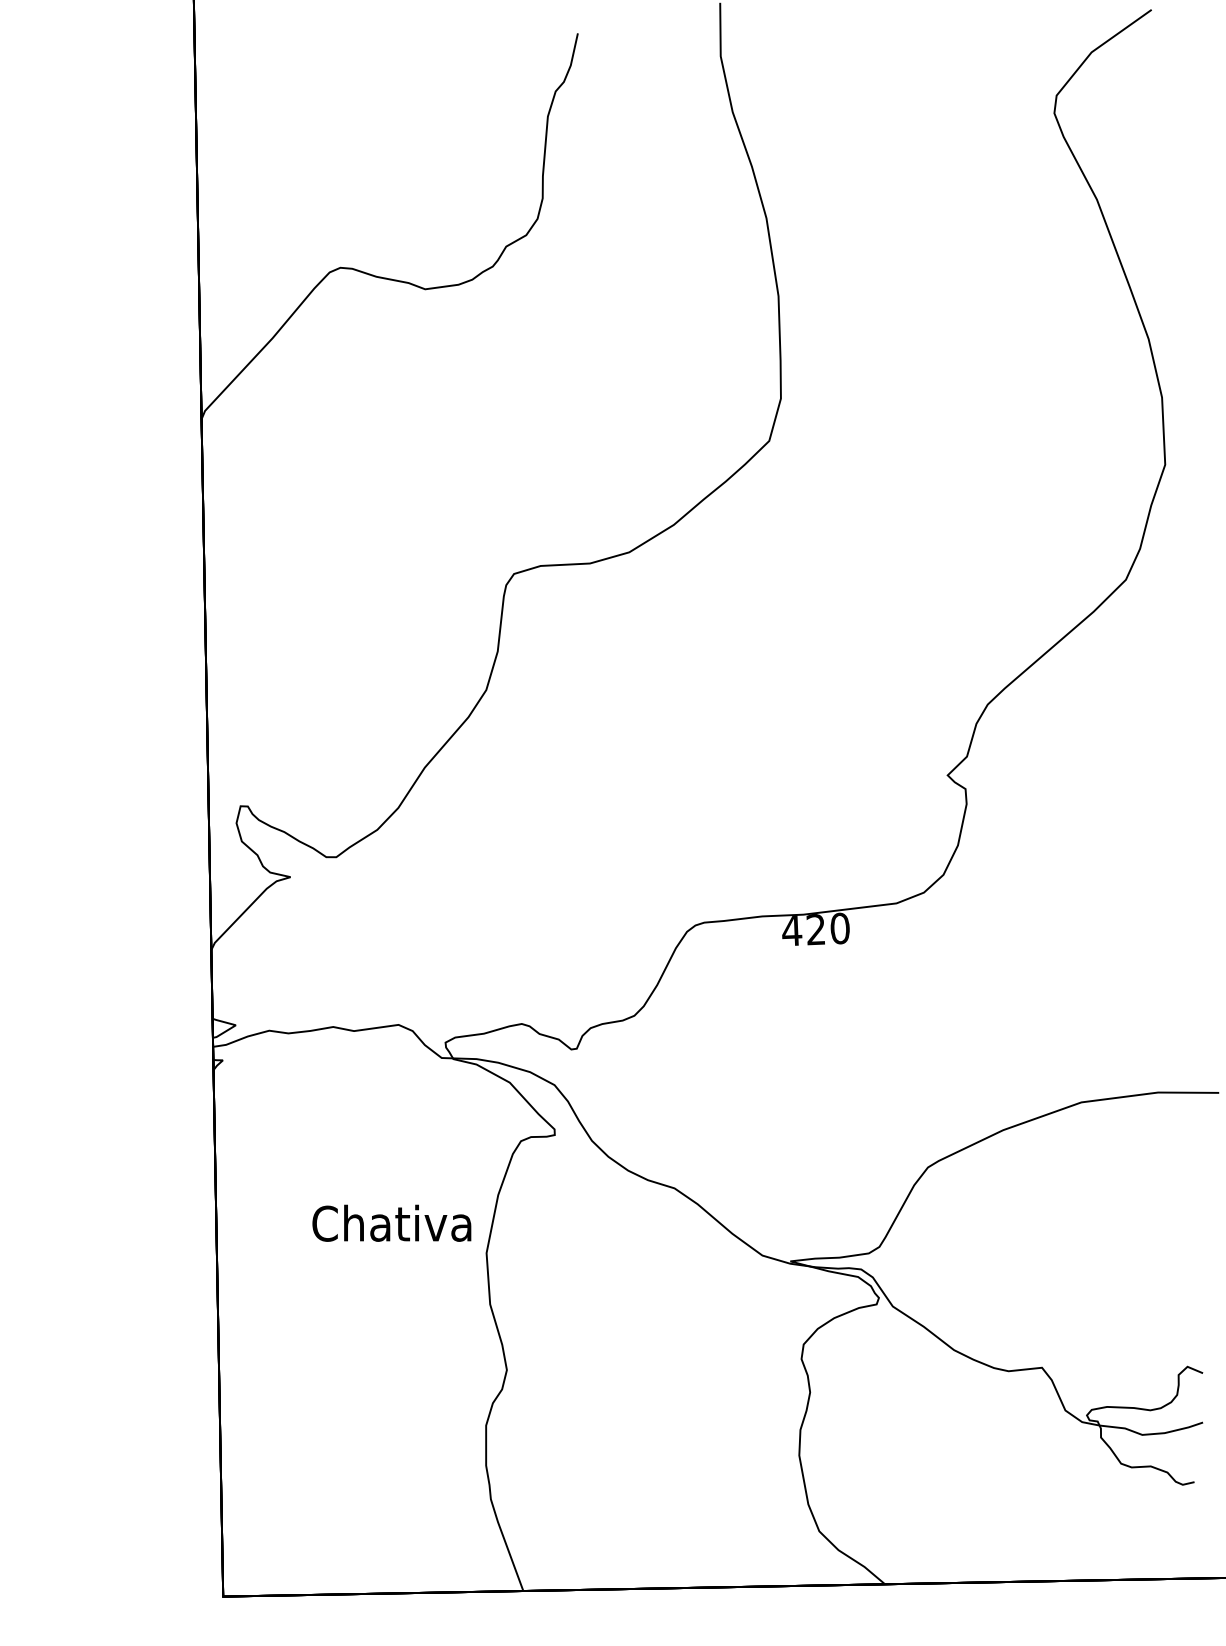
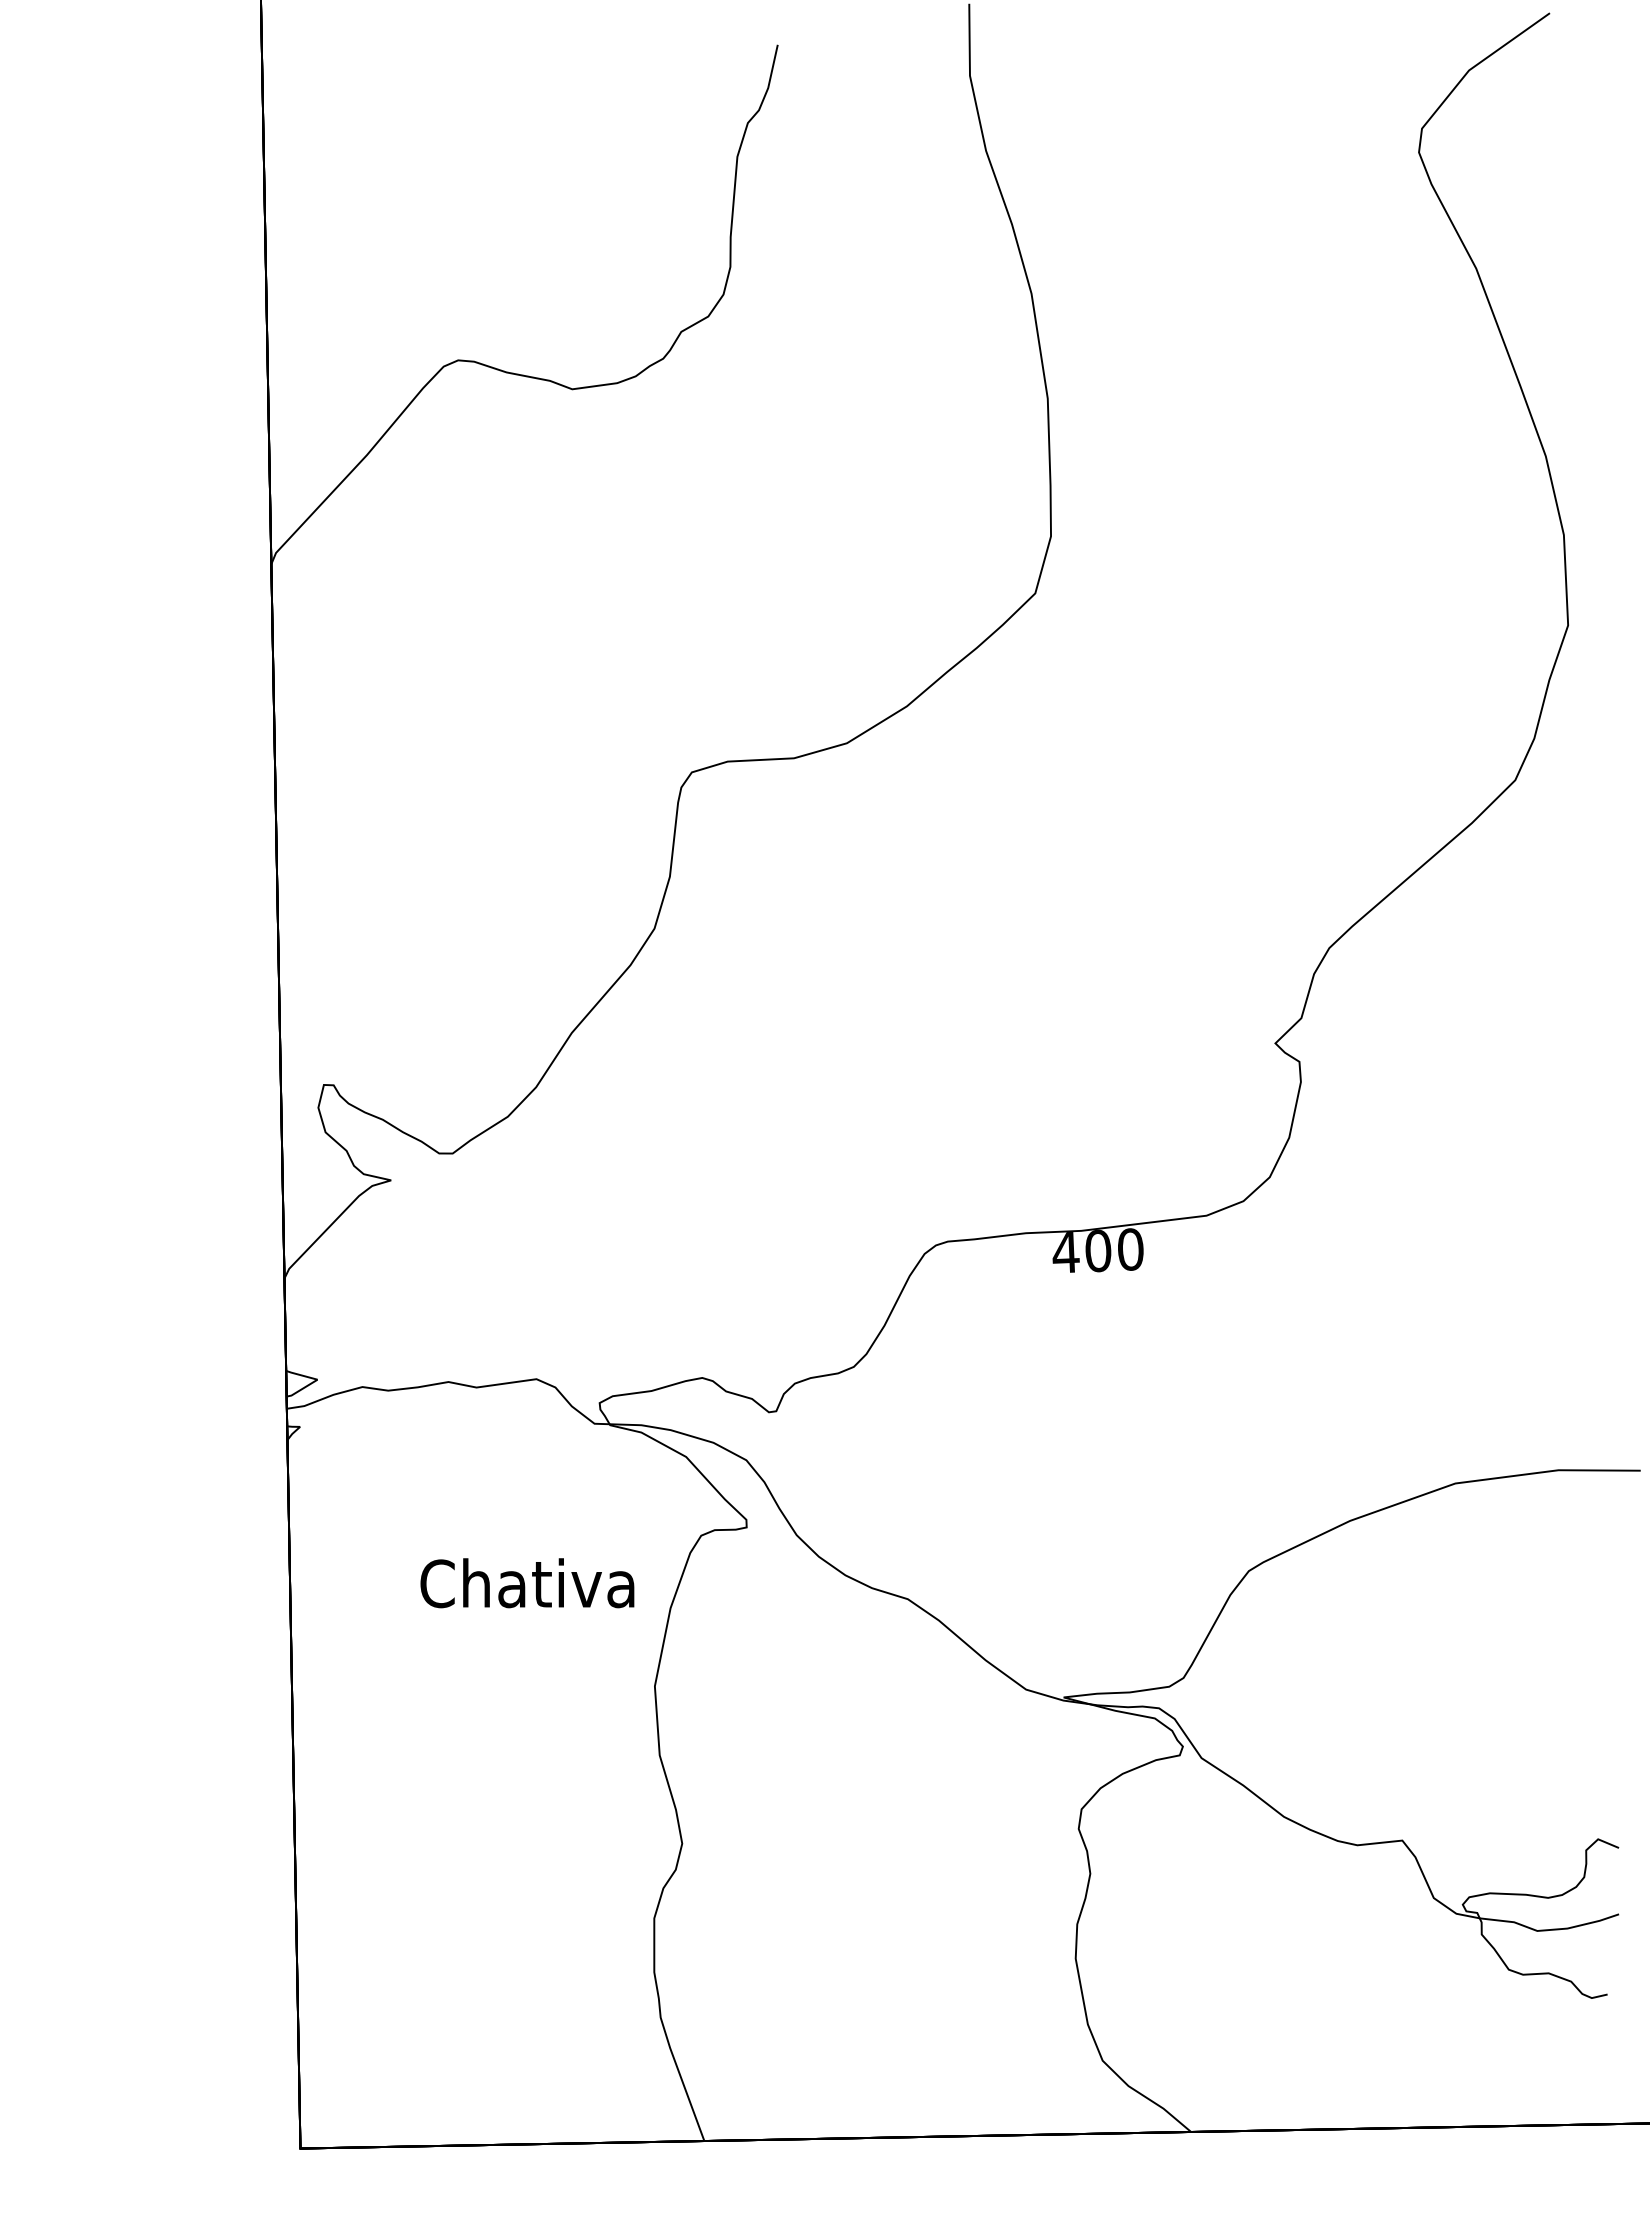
text: (816, 929) -> (1098, 1250), 420 -> 400
text: (391, 1223) -> (527, 1583), moved

